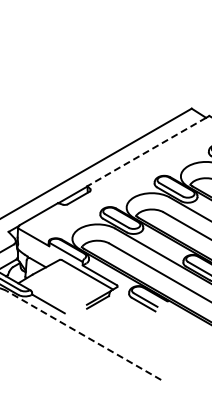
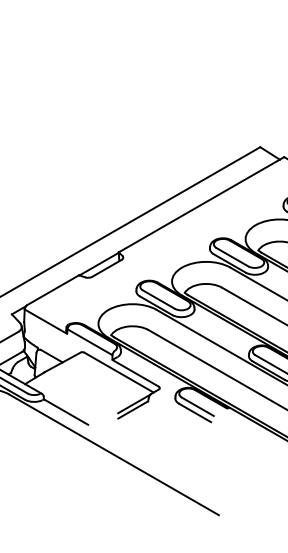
line: (146, 152) -> (198, 206), dashed -> solid
line: (84, 335) -> (114, 454), dashed -> solid

